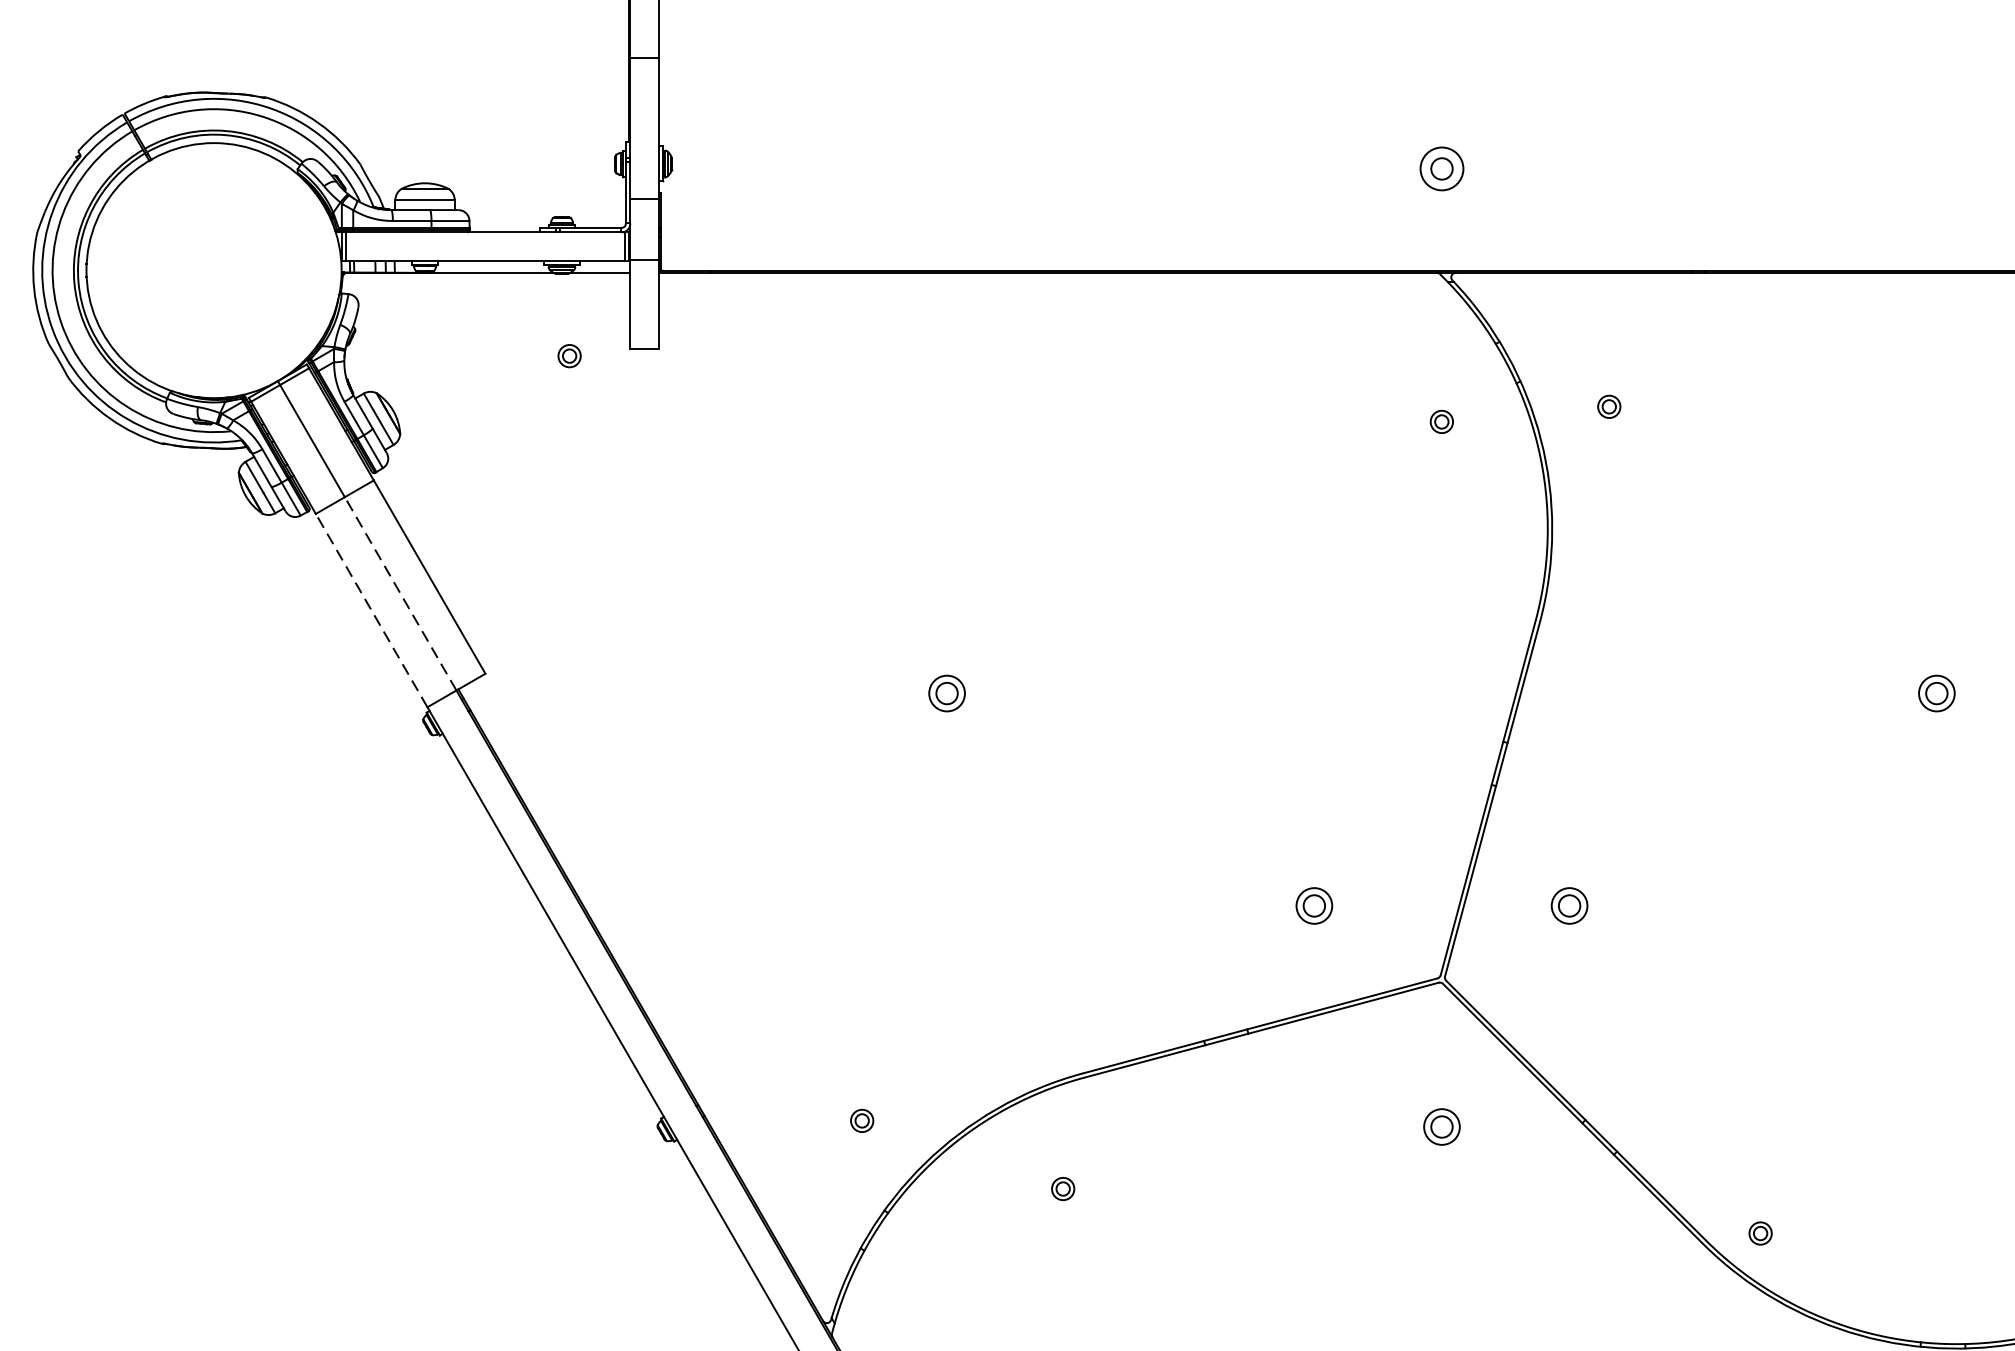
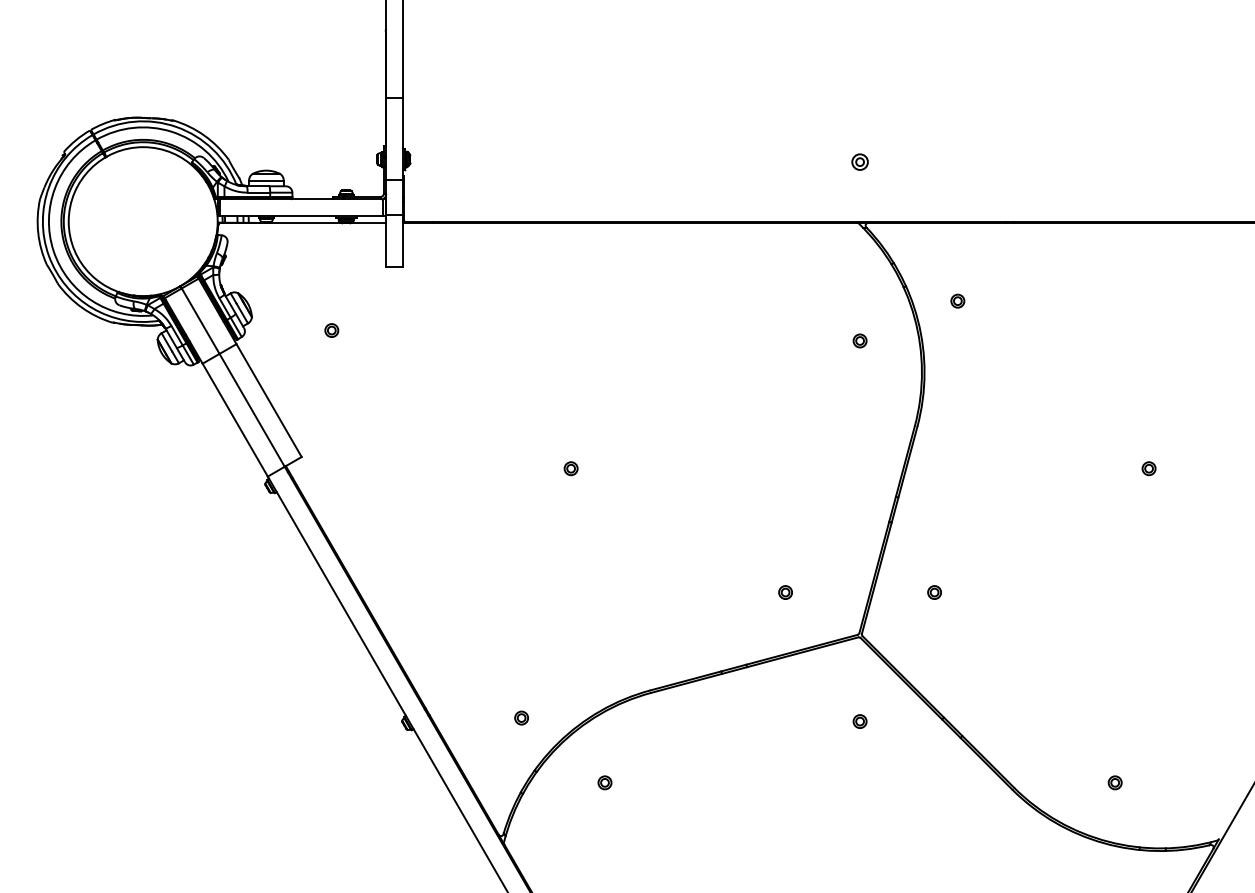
part: (1440, 167) -> (859, 161), size x0.62
part: (569, 356) -> (331, 330), moved
part: (1440, 421) -> (859, 340), moved
line: (399, 592) -> (251, 409), dashed -> solid
line: (370, 609) -> (234, 419), dashed -> solid
part: (945, 693) -> (570, 468), size x0.62
part: (1935, 693) -> (1148, 468), size x0.62
part: (1314, 905) -> (785, 592), size x0.62
part: (1569, 905) -> (934, 592), size x0.62
part: (1440, 1126) -> (859, 721), size x0.62
part: (1062, 1188) -> (604, 782), moved
part: (1759, 1232) -> (1114, 782), moved

